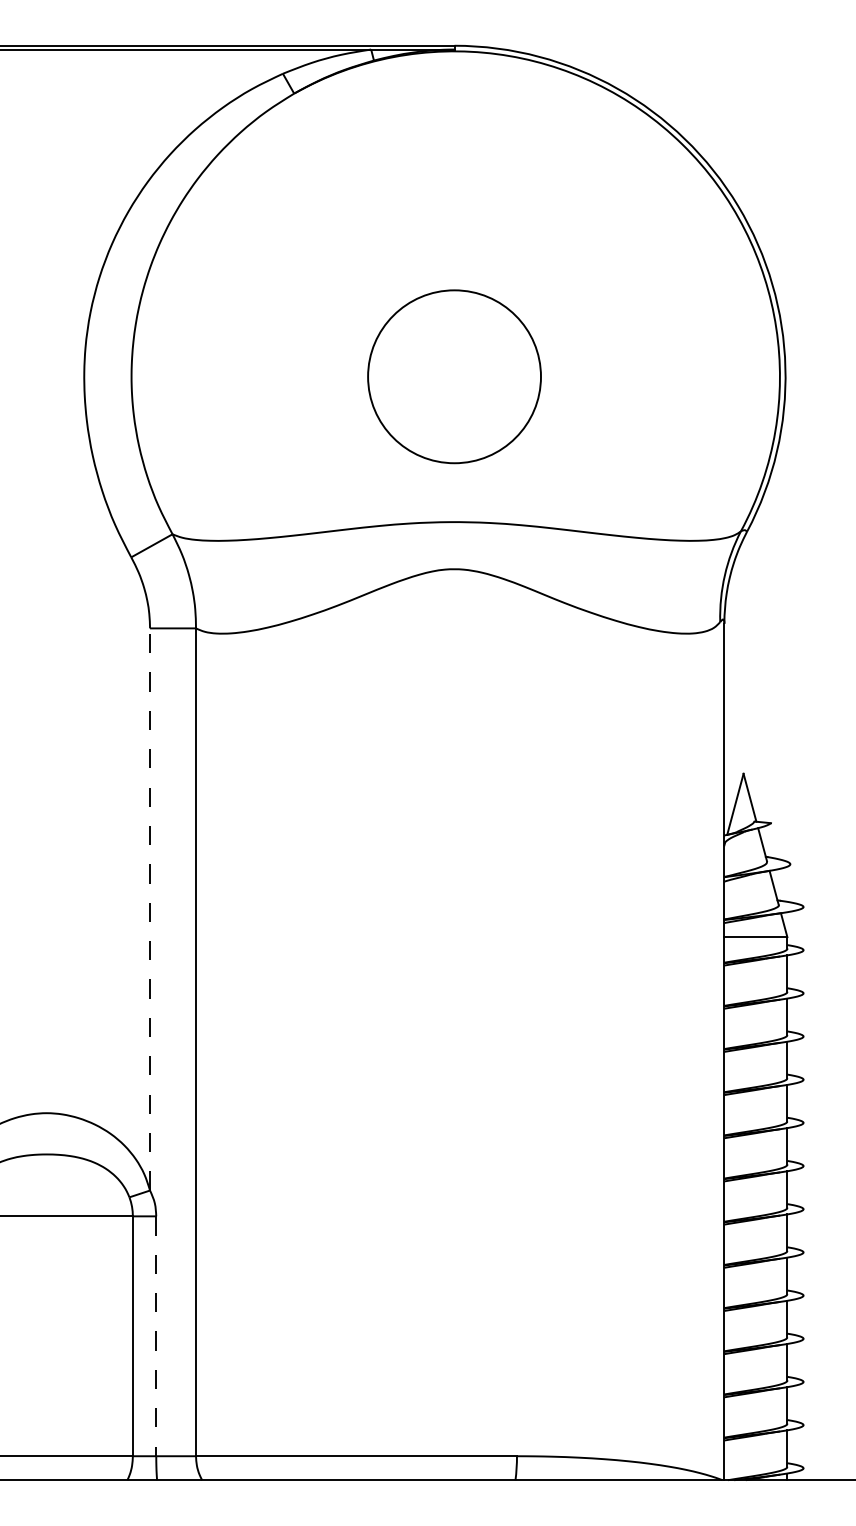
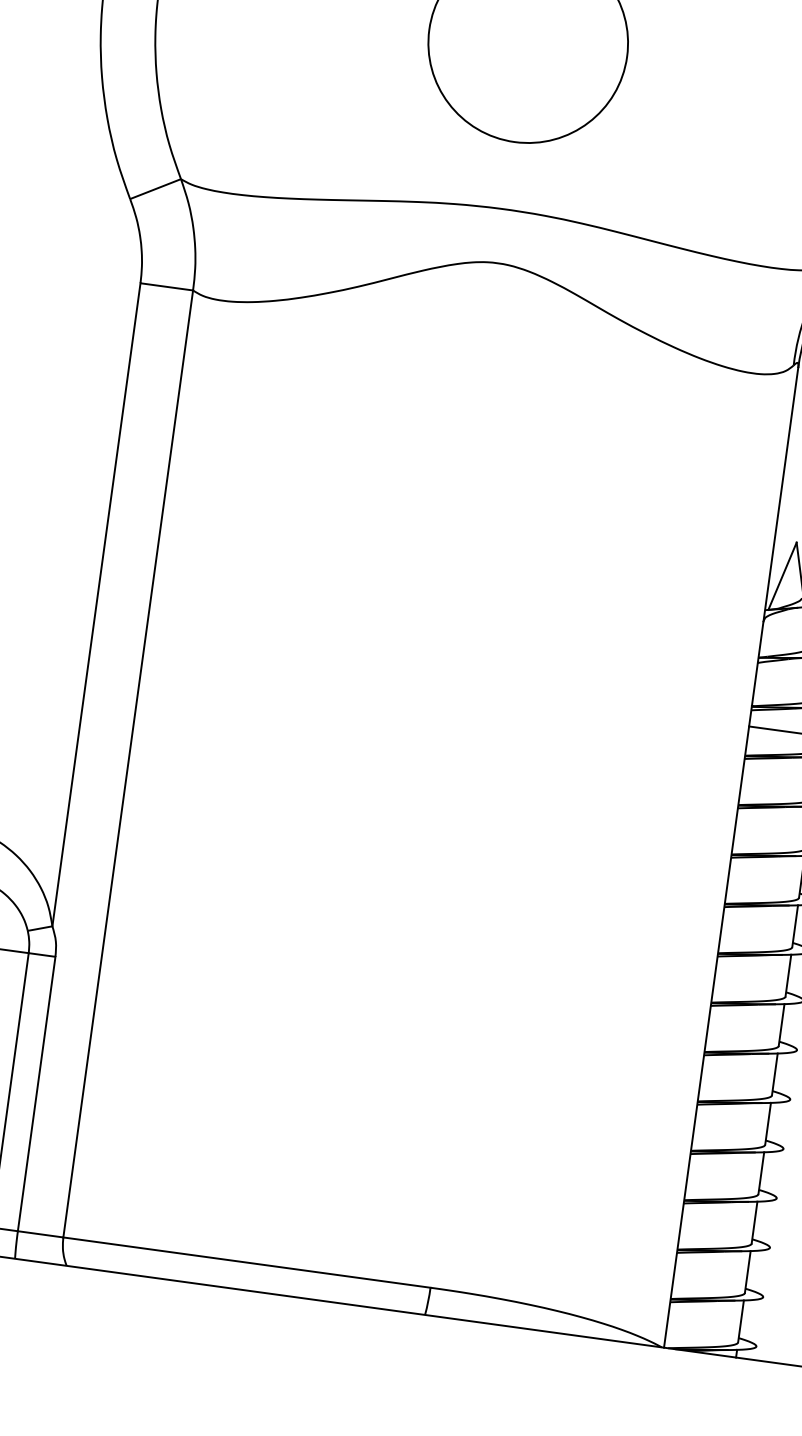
line: (150, 908) -> (97, 603), dashed -> solid
line: (156, 1336) -> (36, 1094), dashed -> solid

